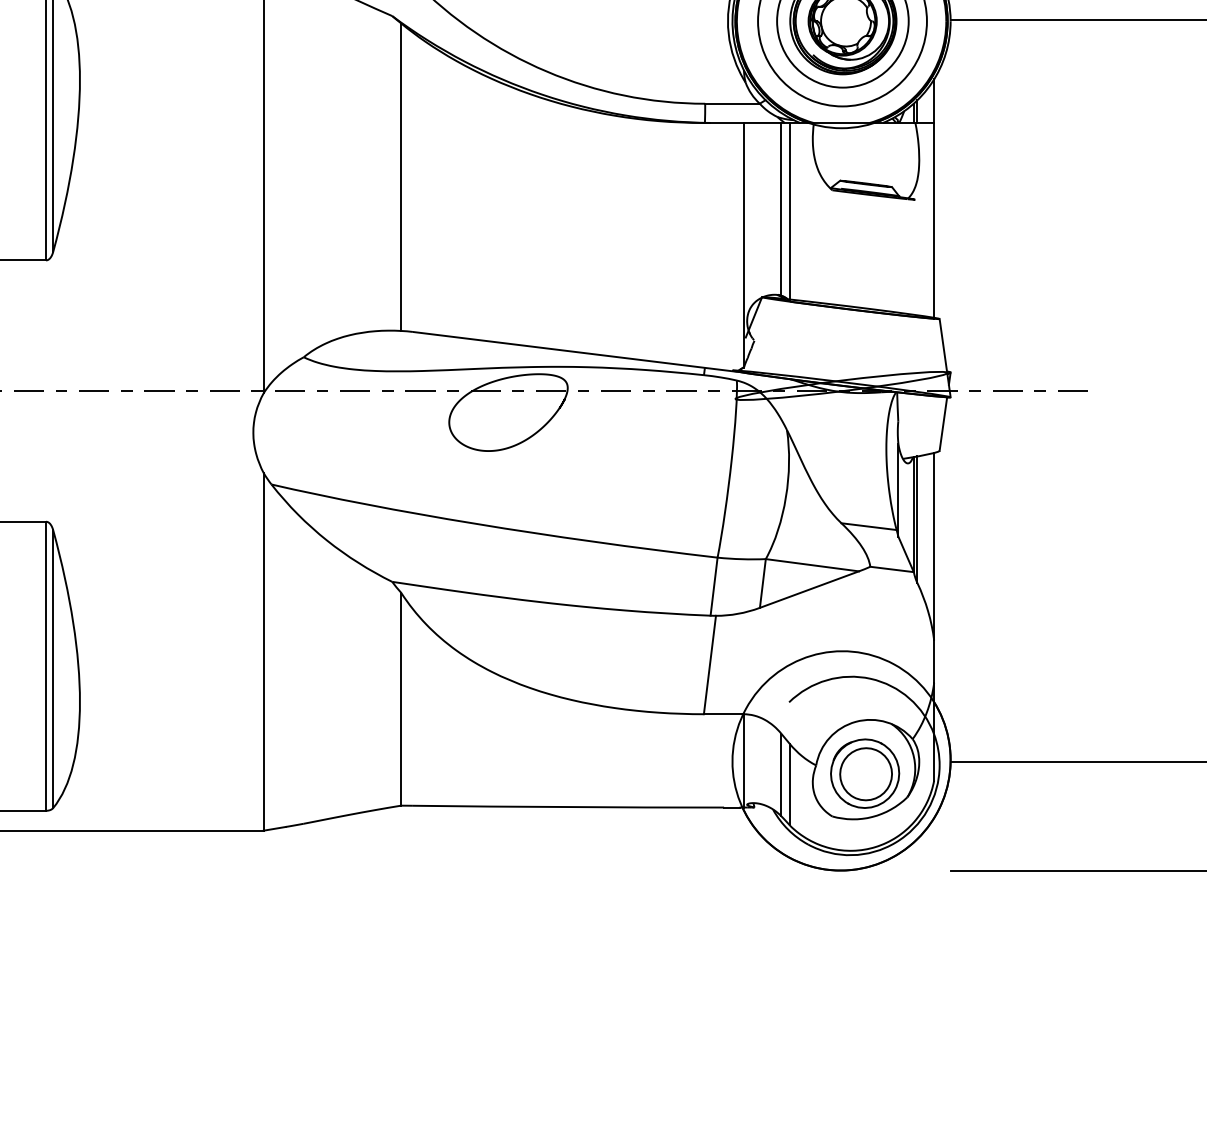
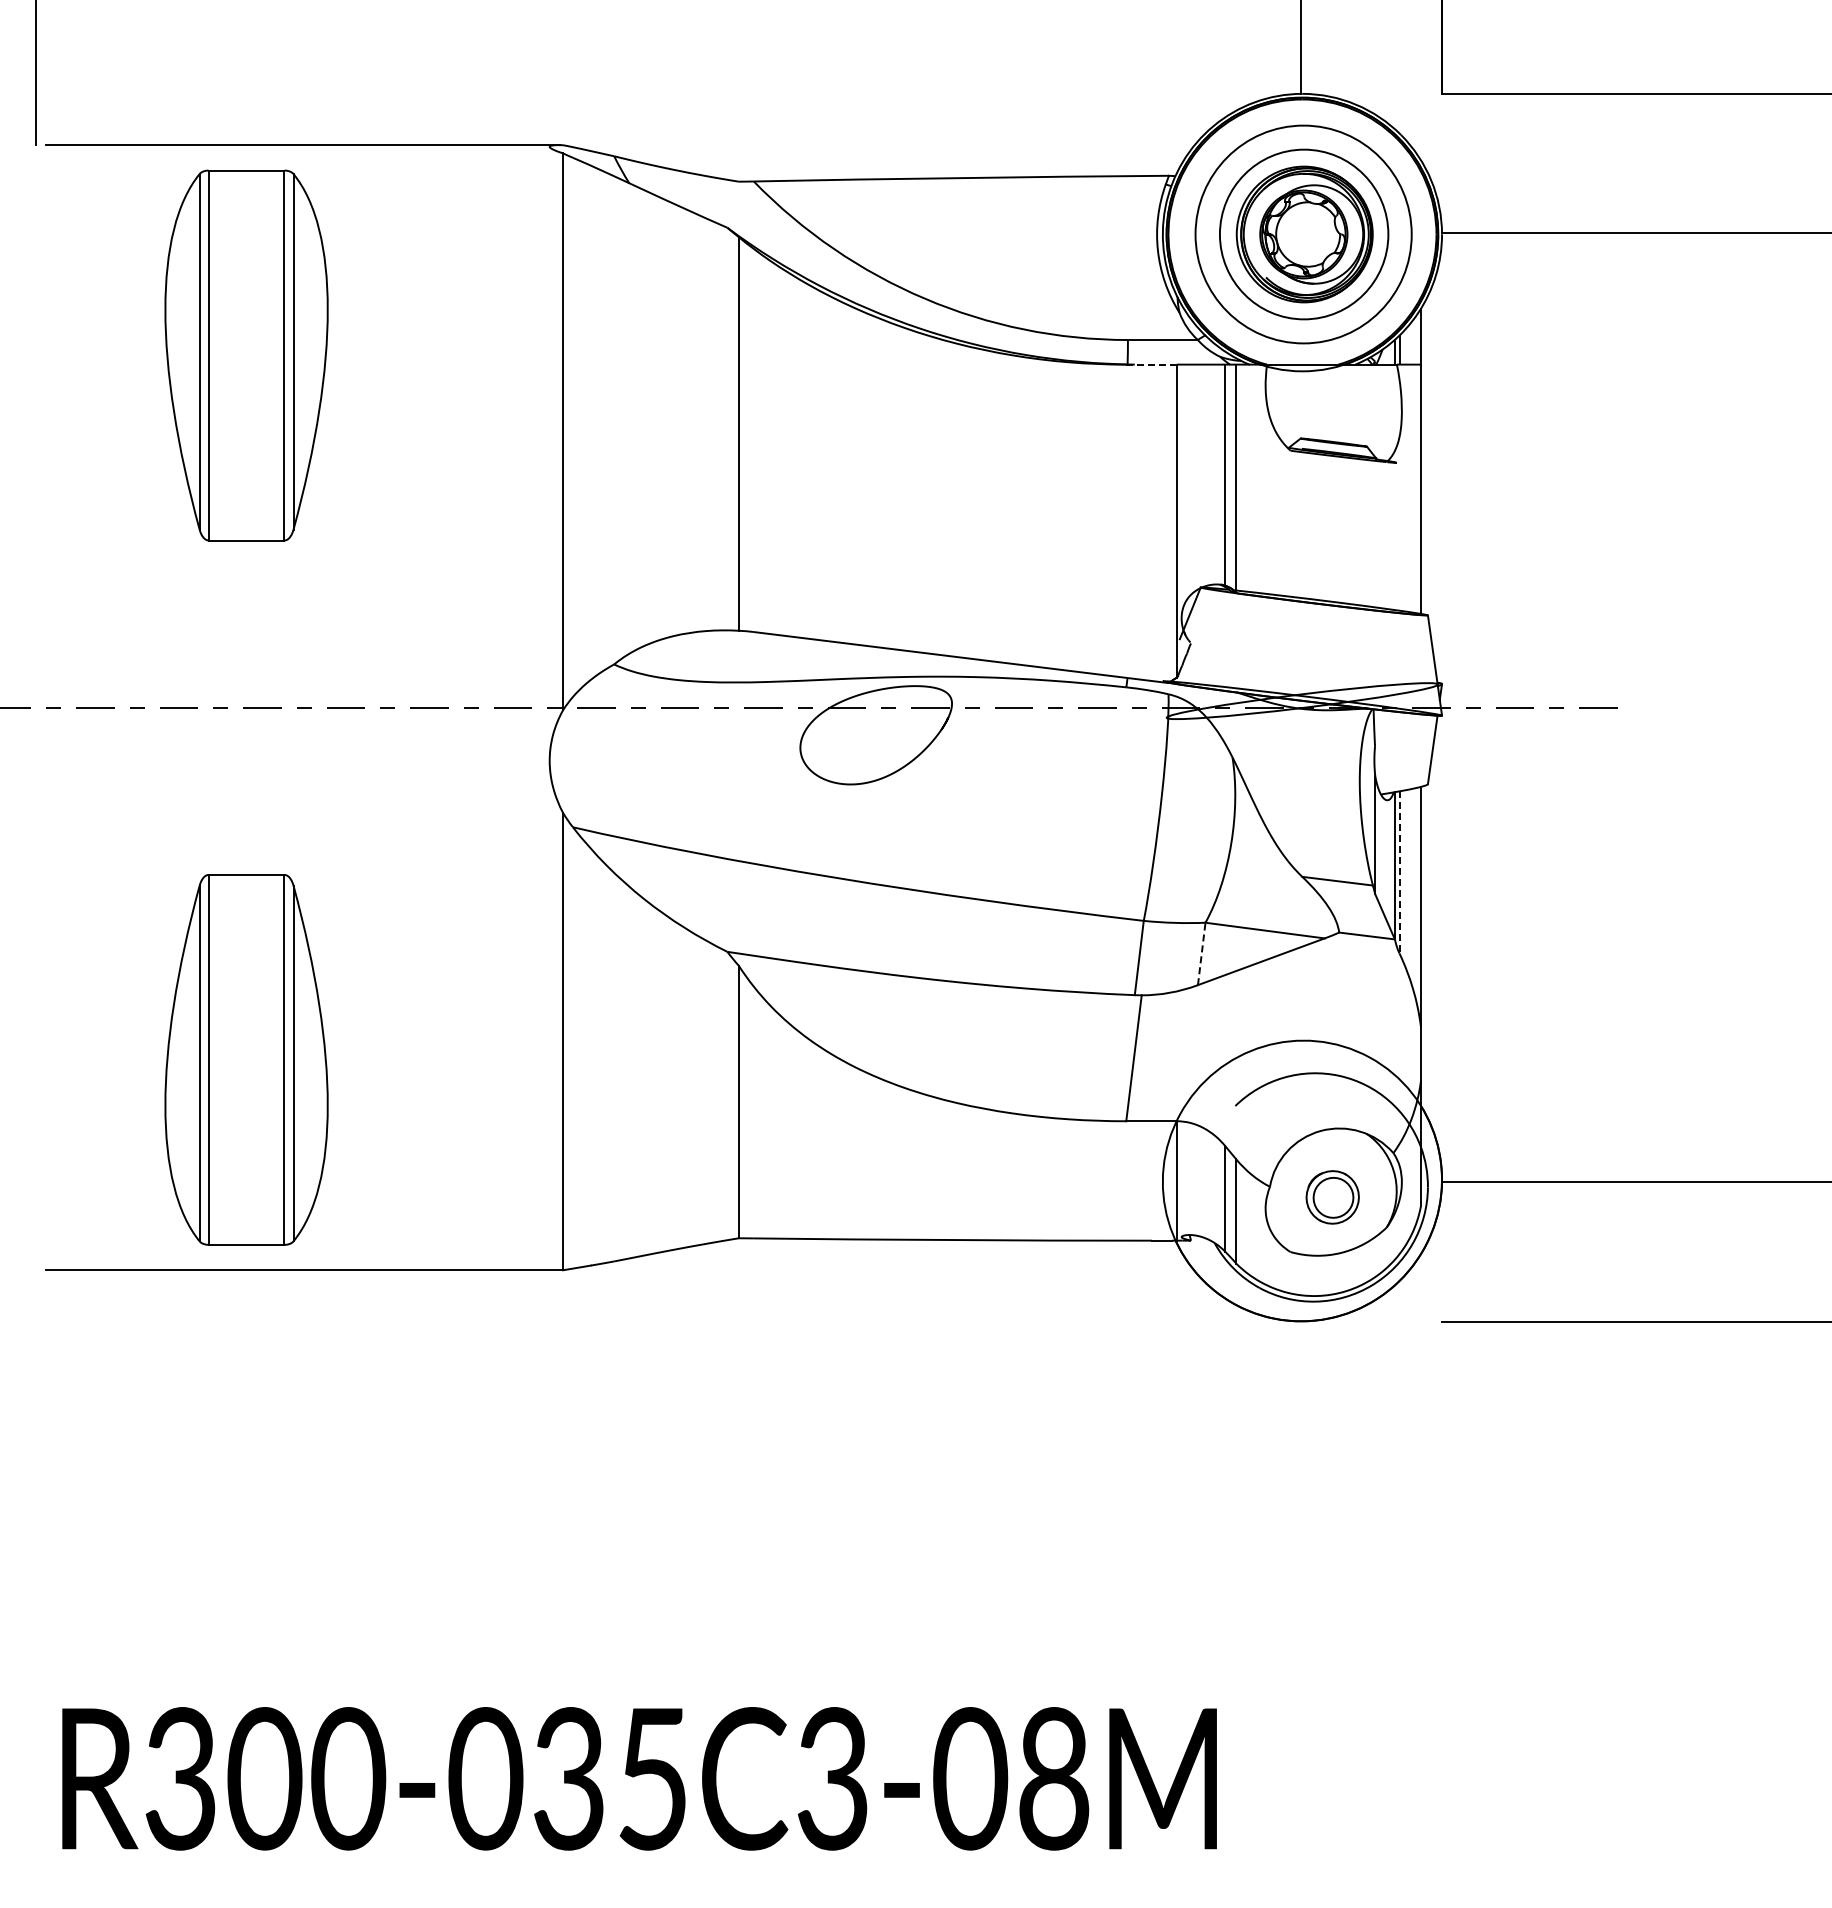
line: (724, 122) -> (1152, 364), solid -> dashed
line: (917, 519) -> (1399, 872), solid -> dashed
line: (762, 583) -> (1201, 953), solid -> dashed
part: (865, 773) -> (1332, 1197), size x0.6

